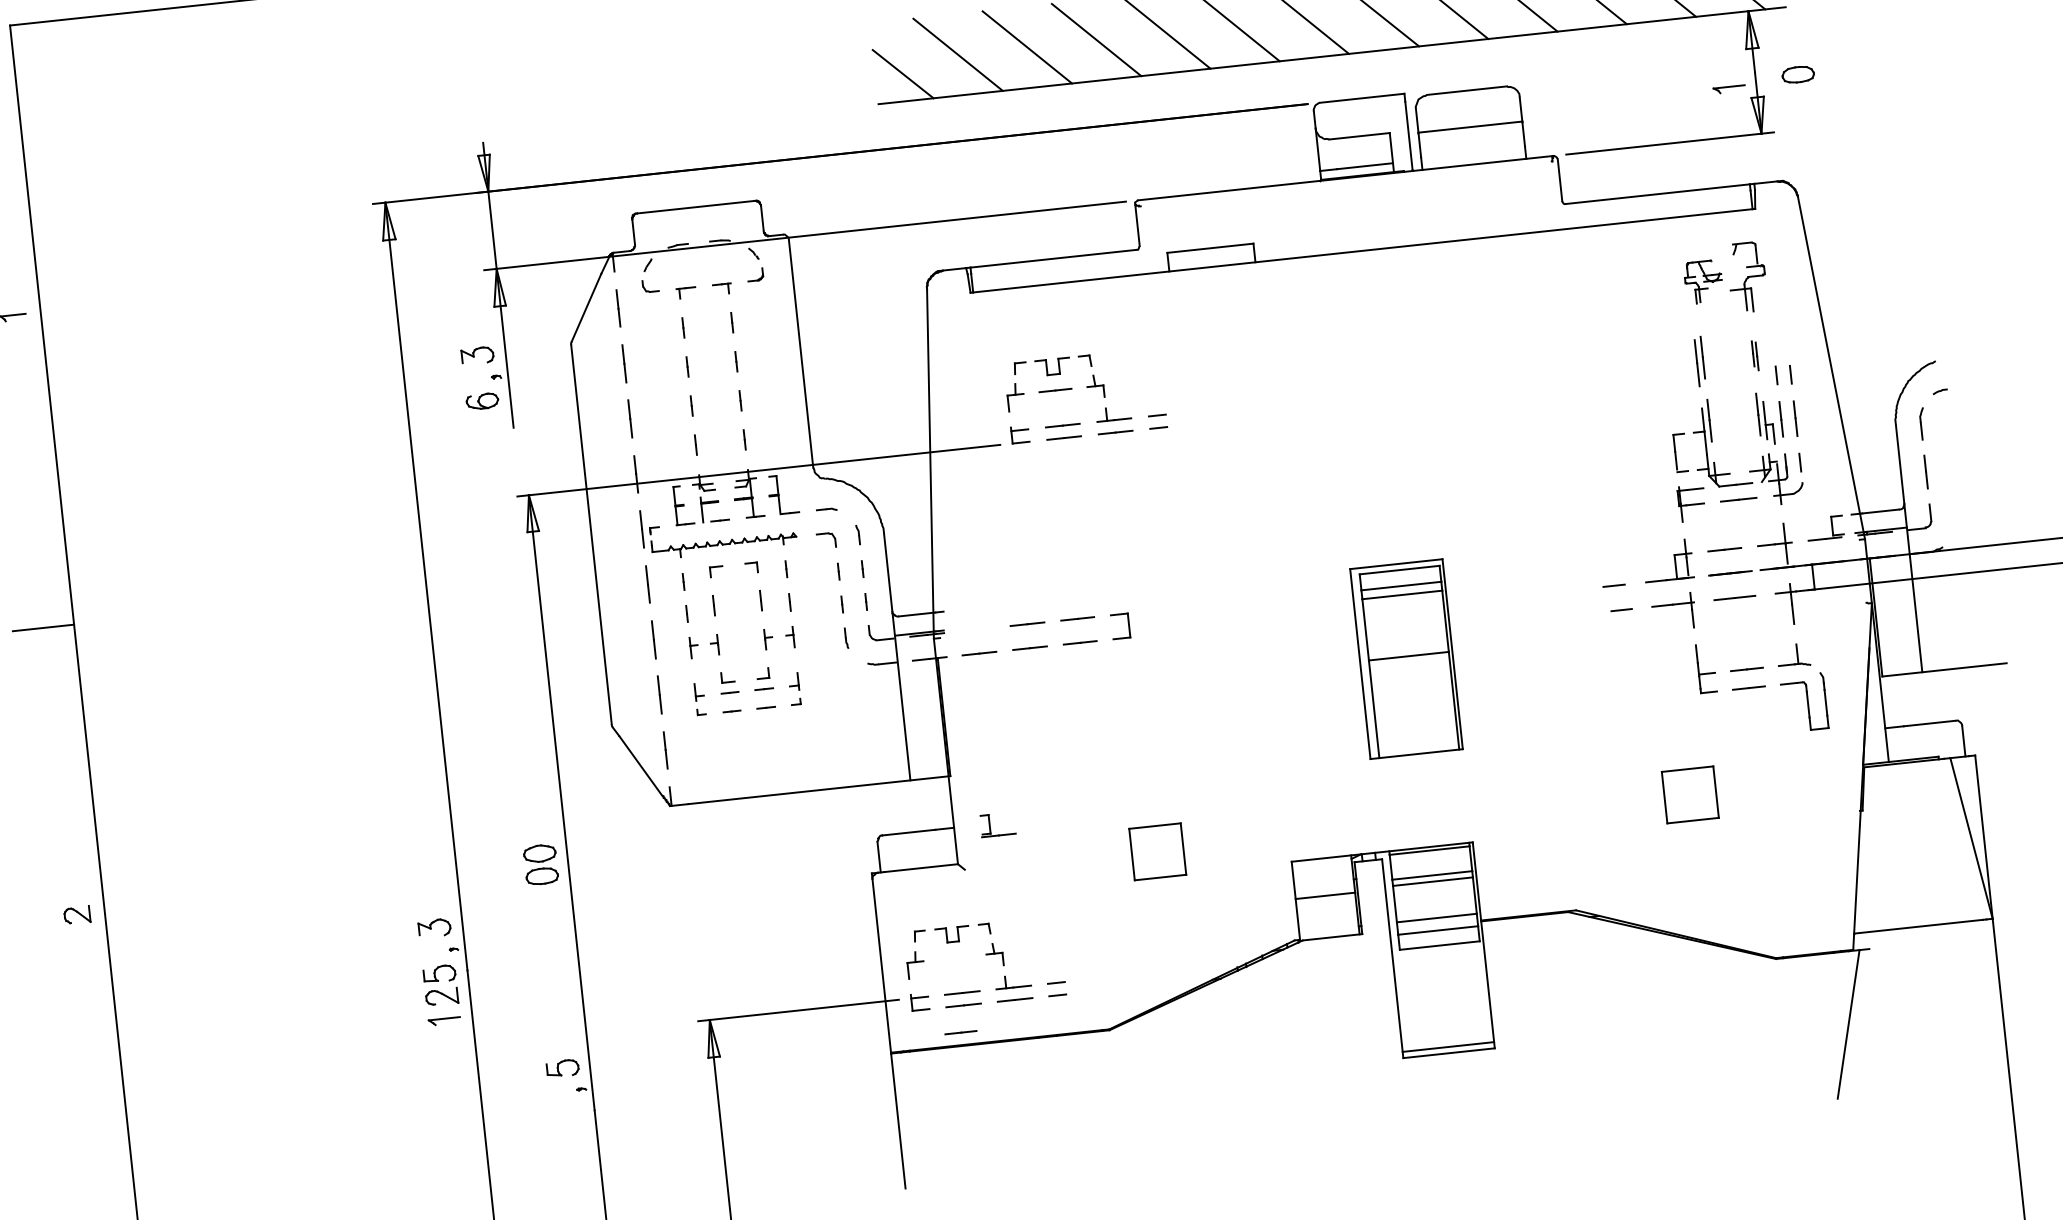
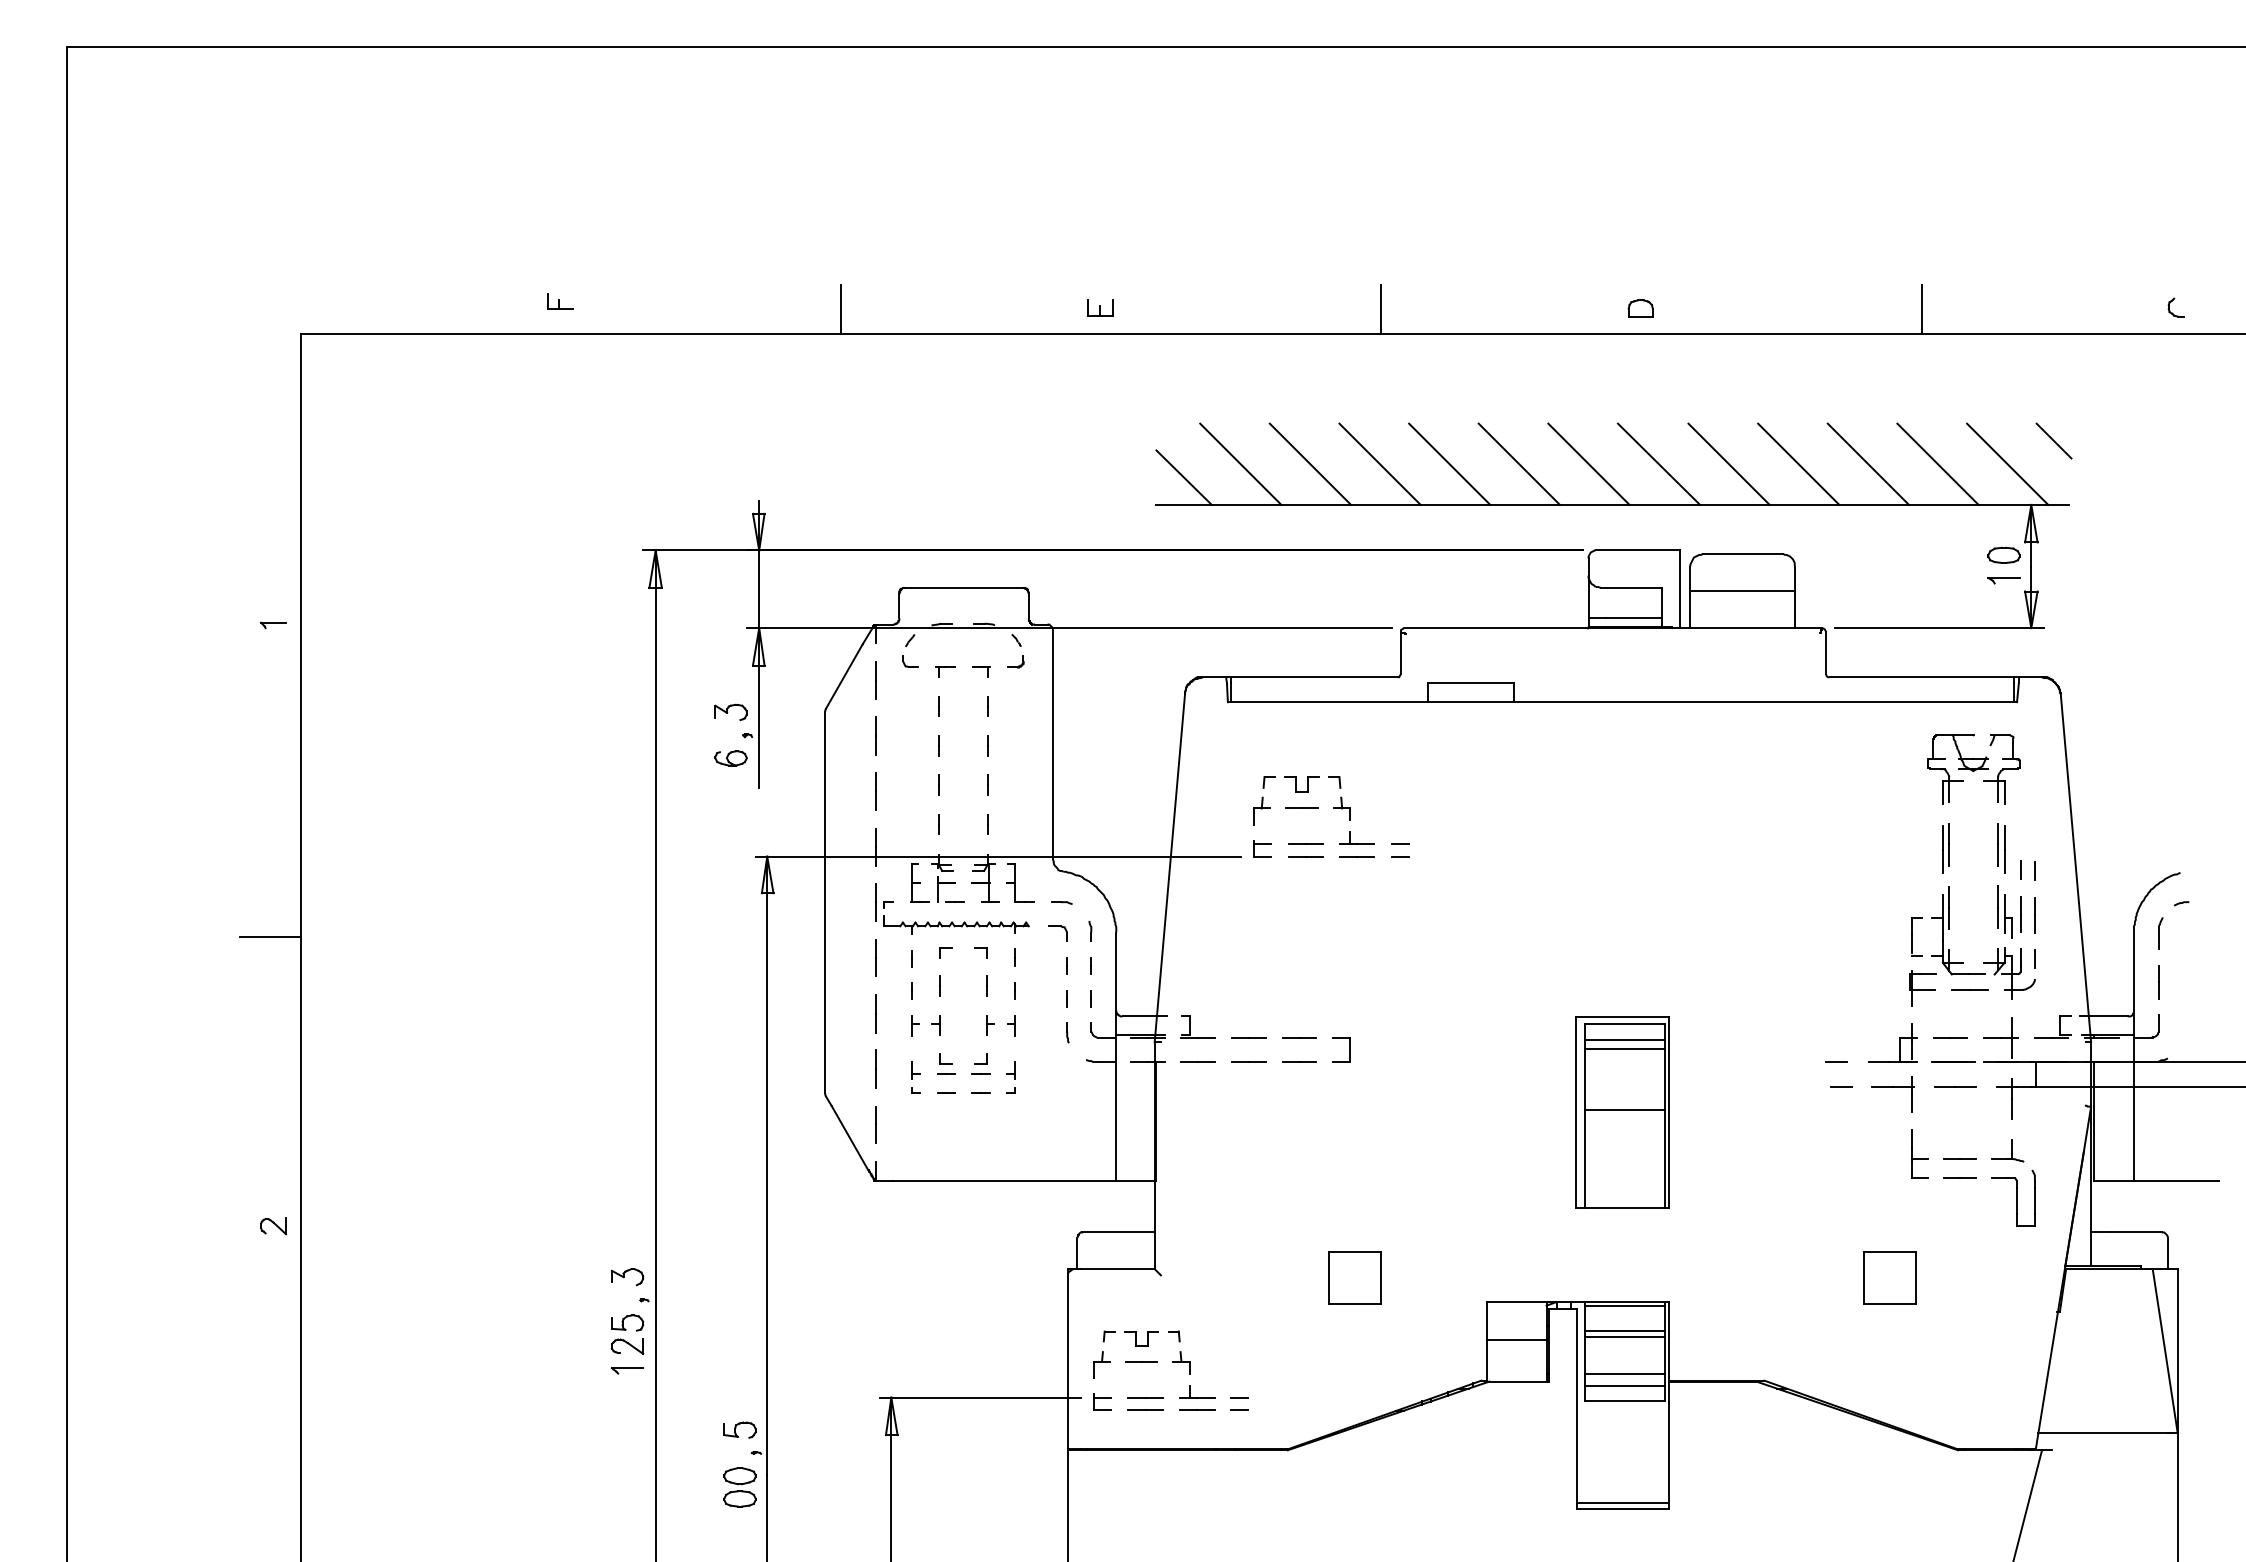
part: (1797, 73) -> (2003, 554), moved
part: (1703, 282) -> (1957, 769), size x1.67
part: (1755, 356) -> (2001, 848), size x1.67
part: (989, 825) -> (1190, 1026), moved
part: (540, 864) -> (739, 1487), moved
line: (960, 1032) -> (1141, 1361), moved

